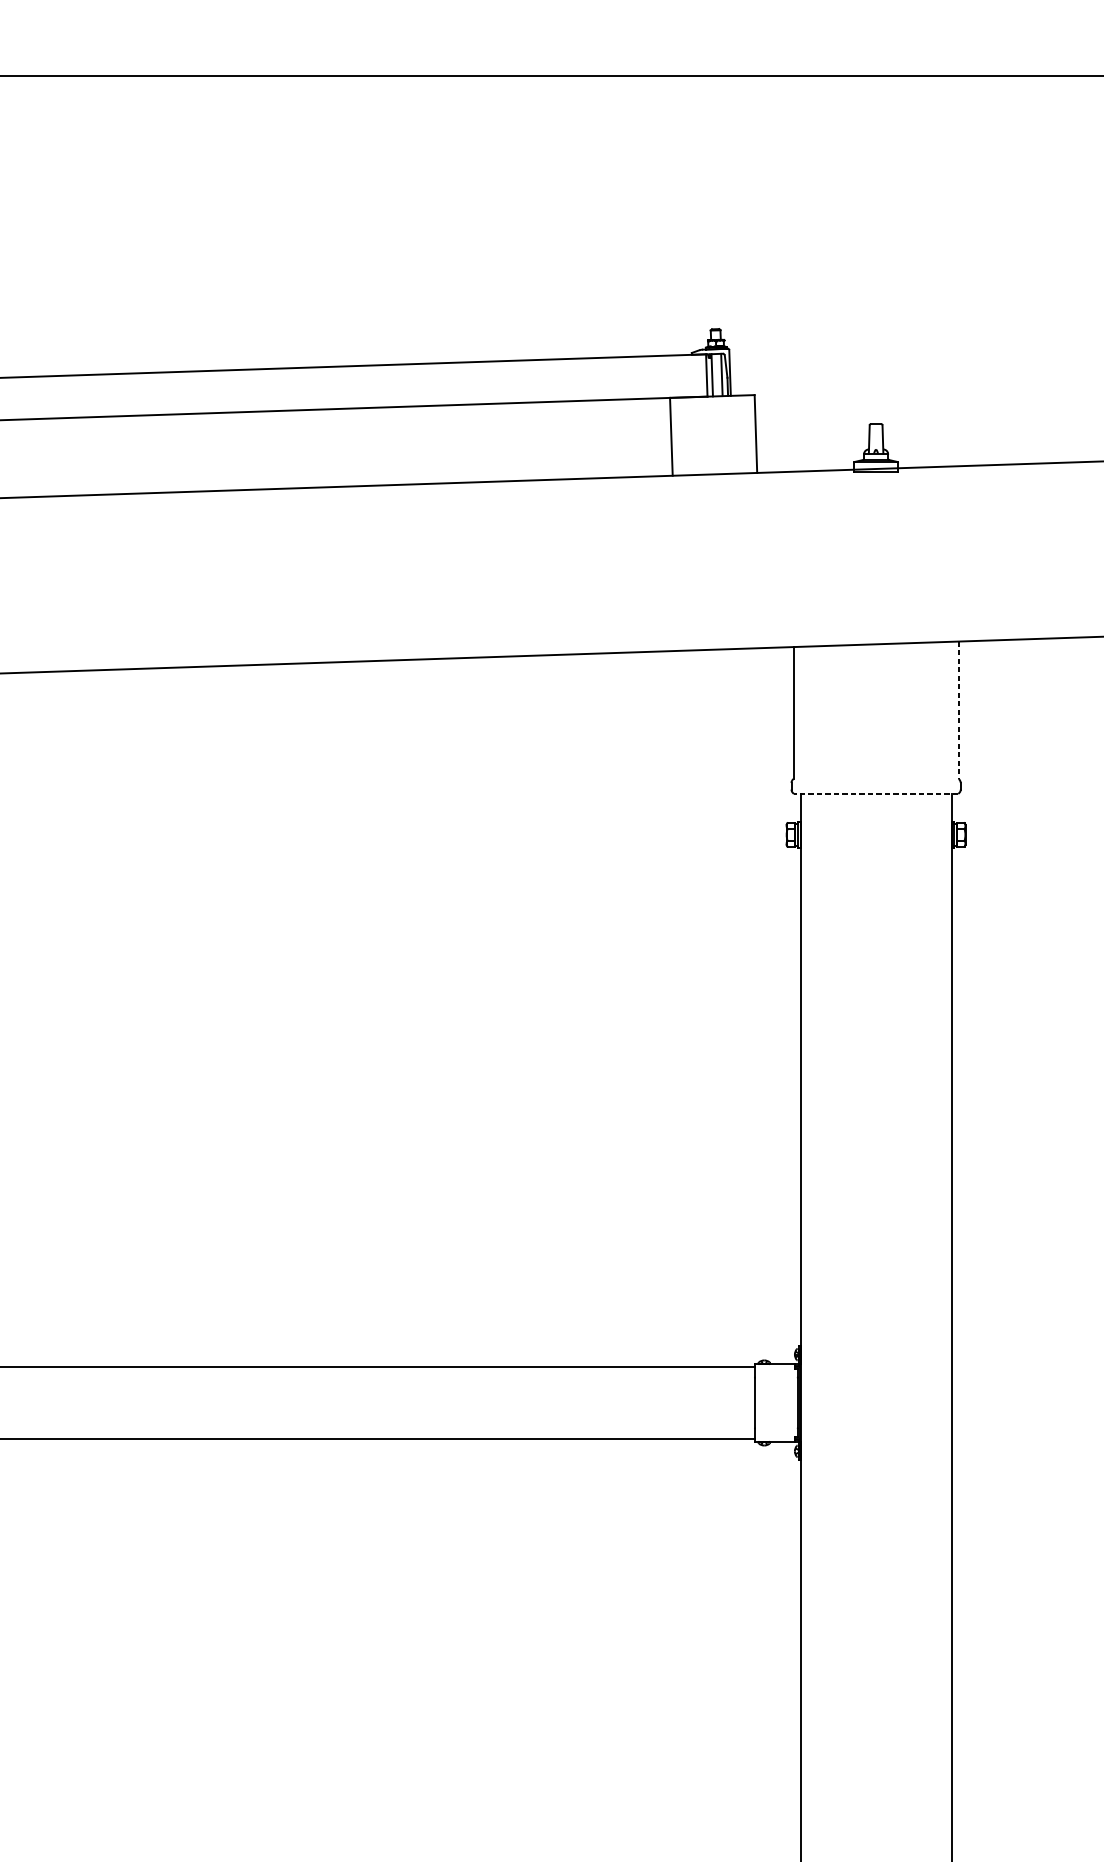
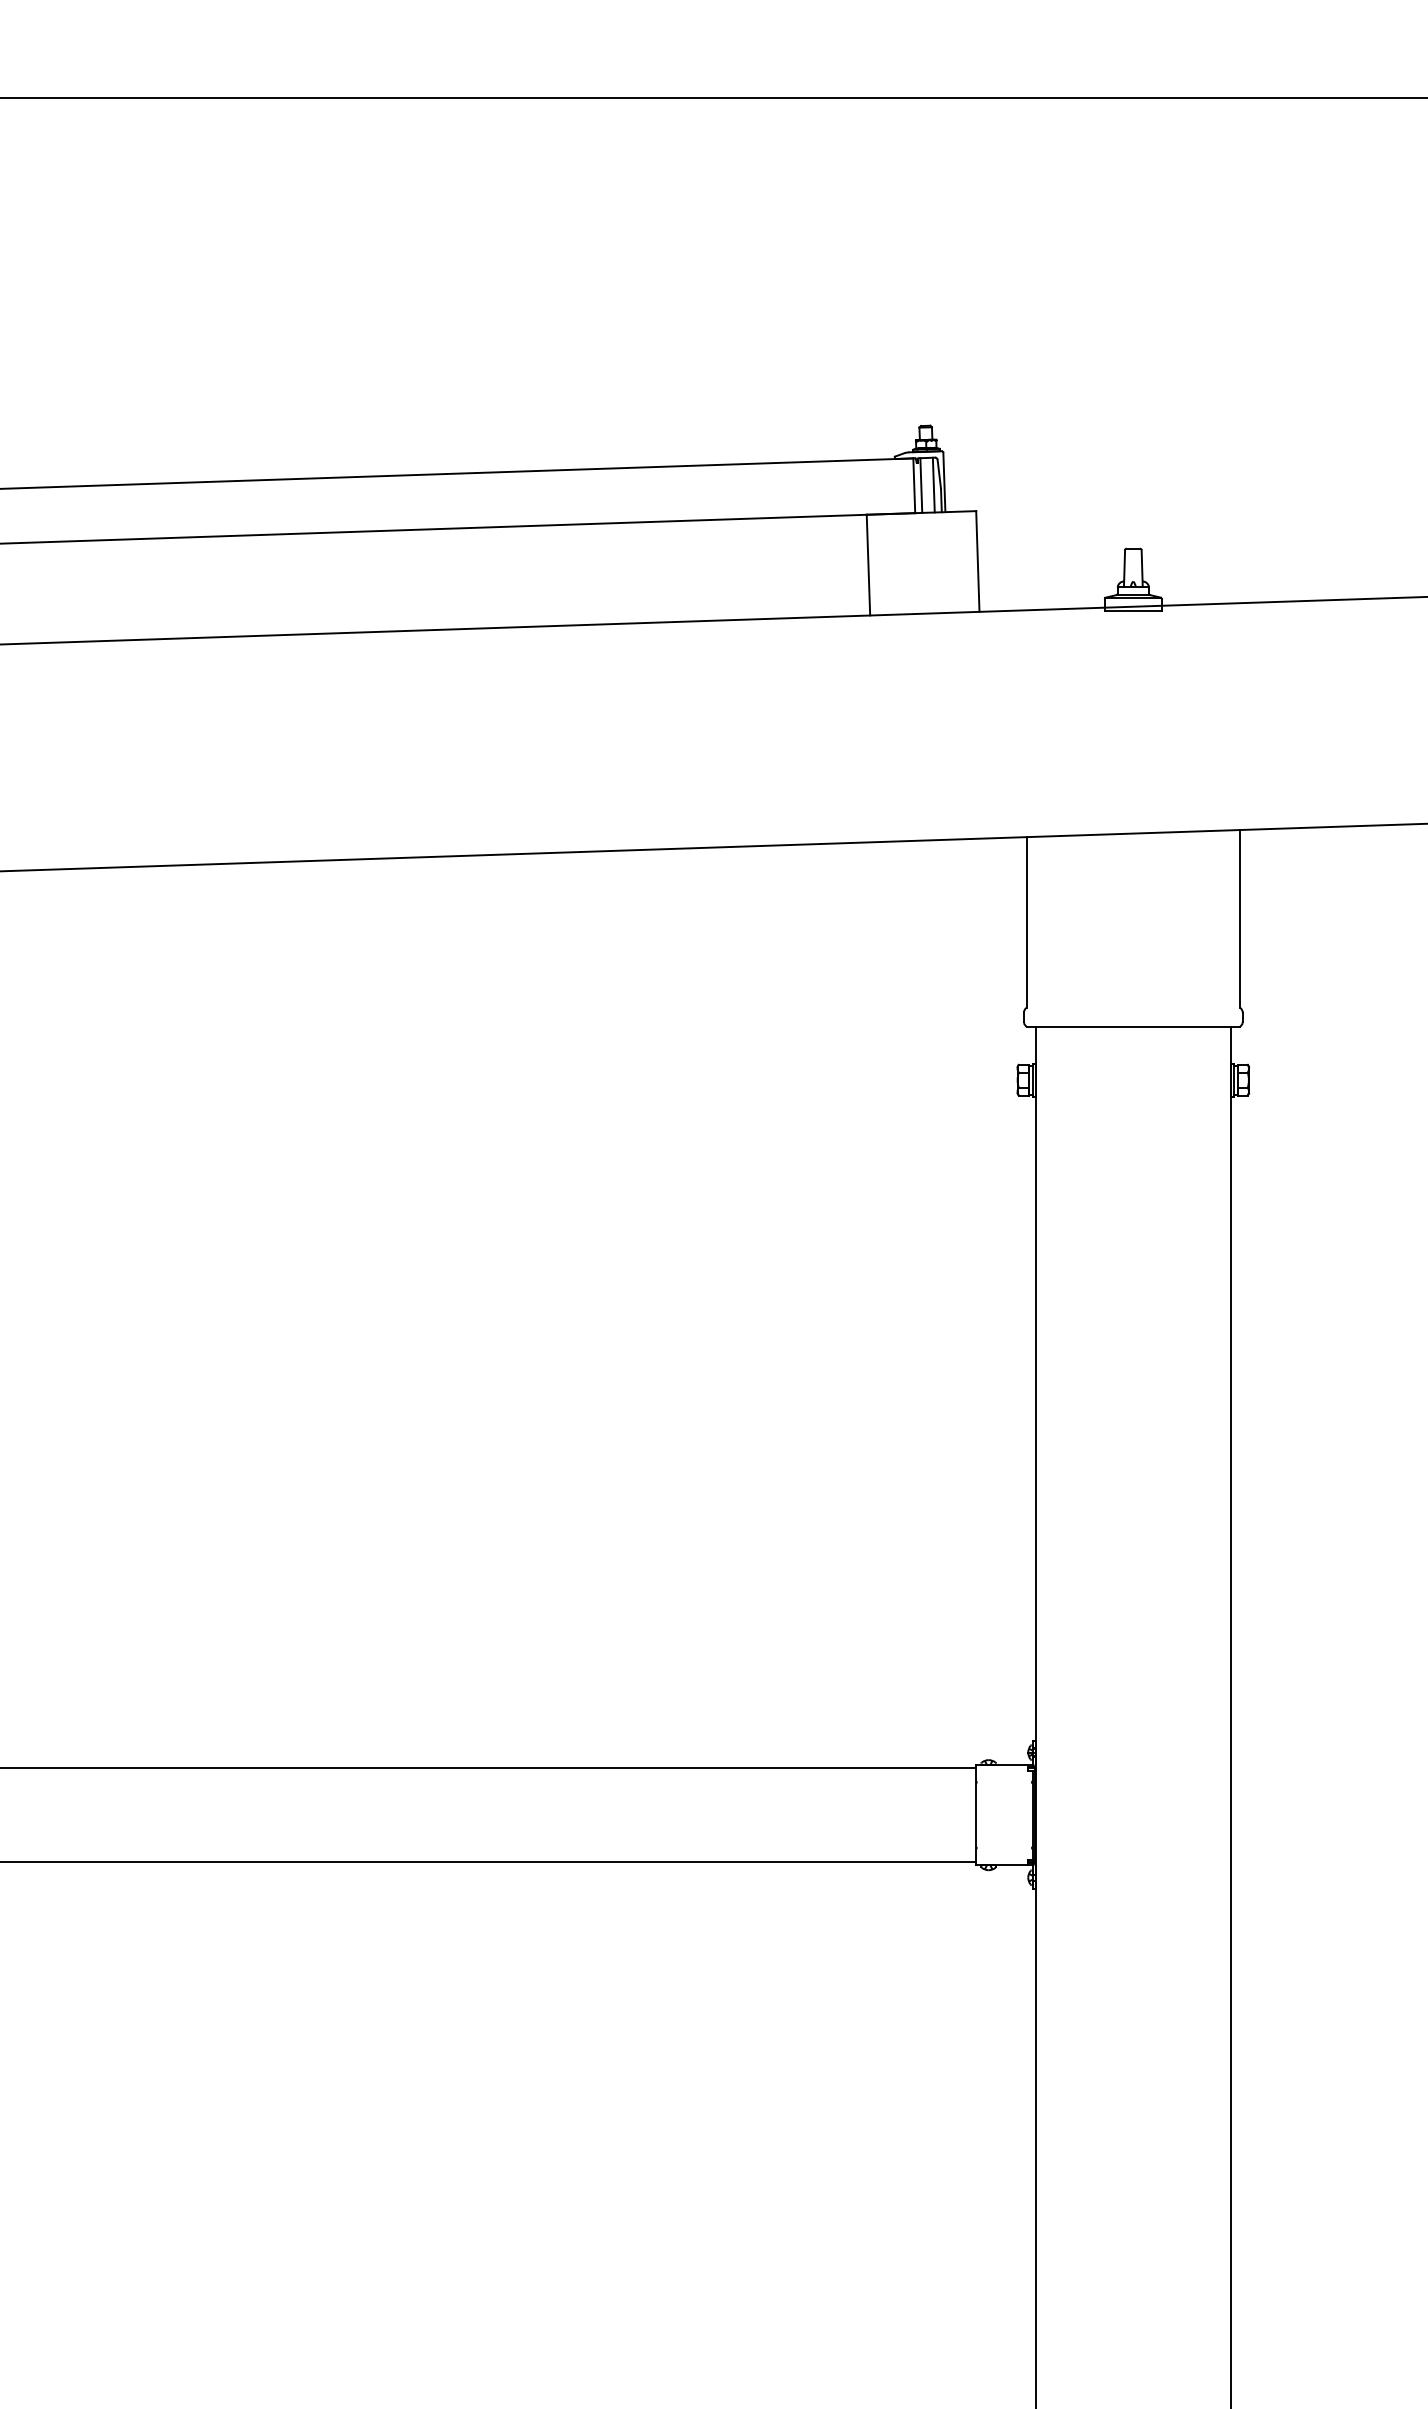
line: (958, 709) -> (1240, 918), dashed -> solid
line: (875, 794) -> (1132, 1027), dashed -> solid

